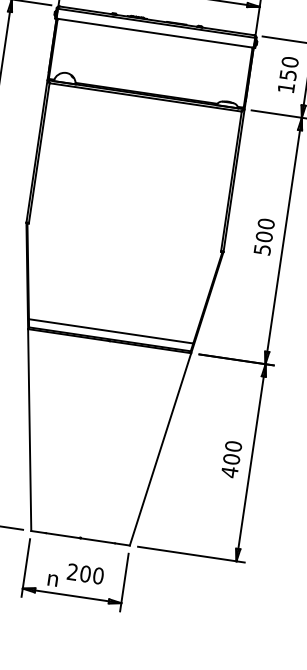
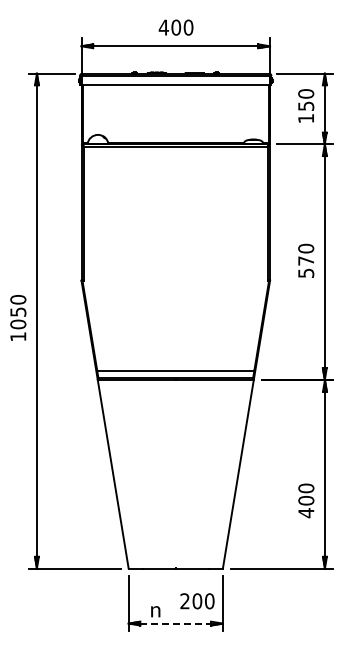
text: (264, 236) -> (306, 260), 500 -> 570
text: (231, 459) -> (306, 500), moved
text: (85, 574) -> (197, 601), moved
line: (72, 595) -> (176, 623), solid -> dashed

